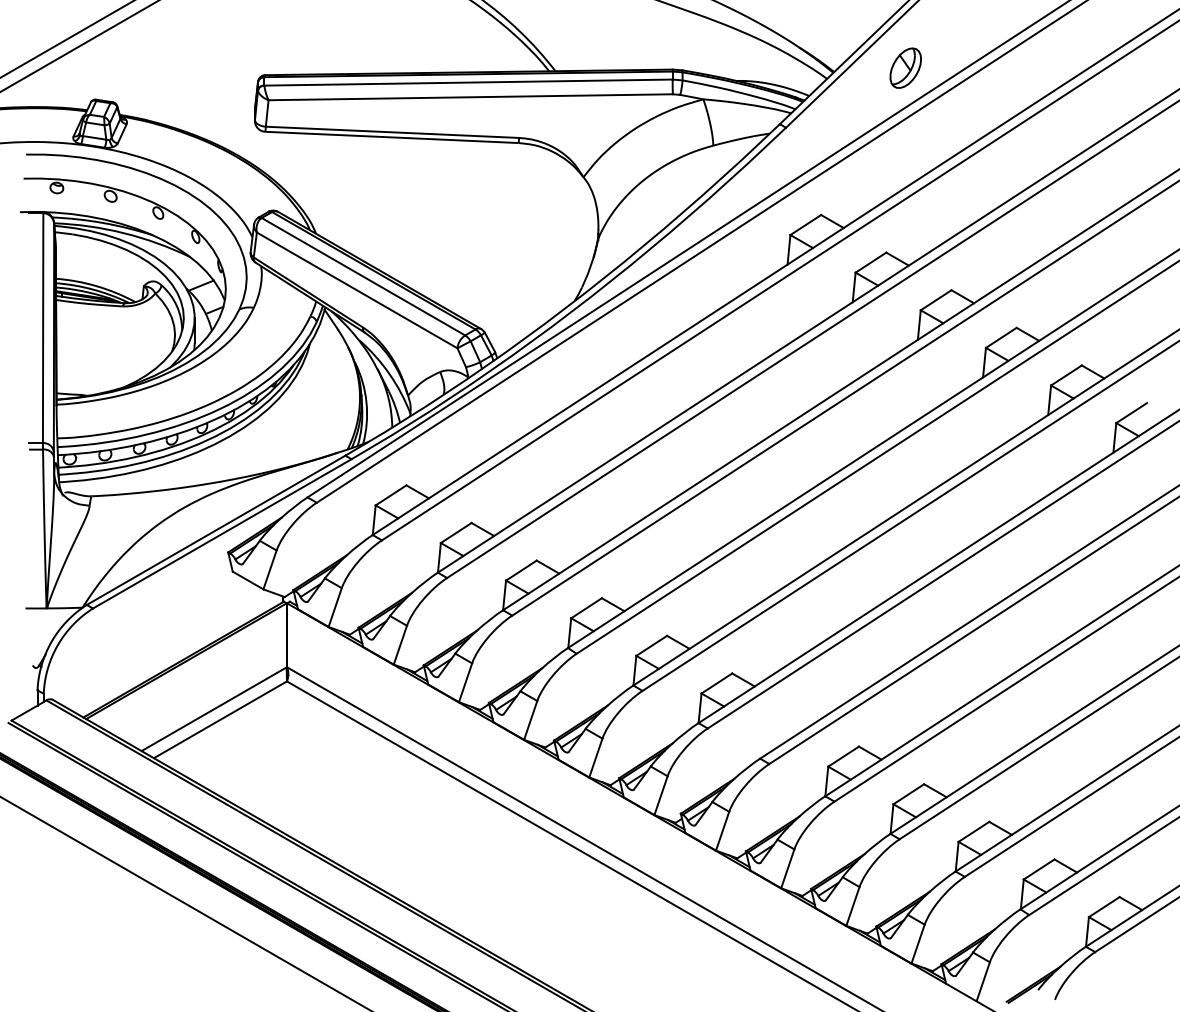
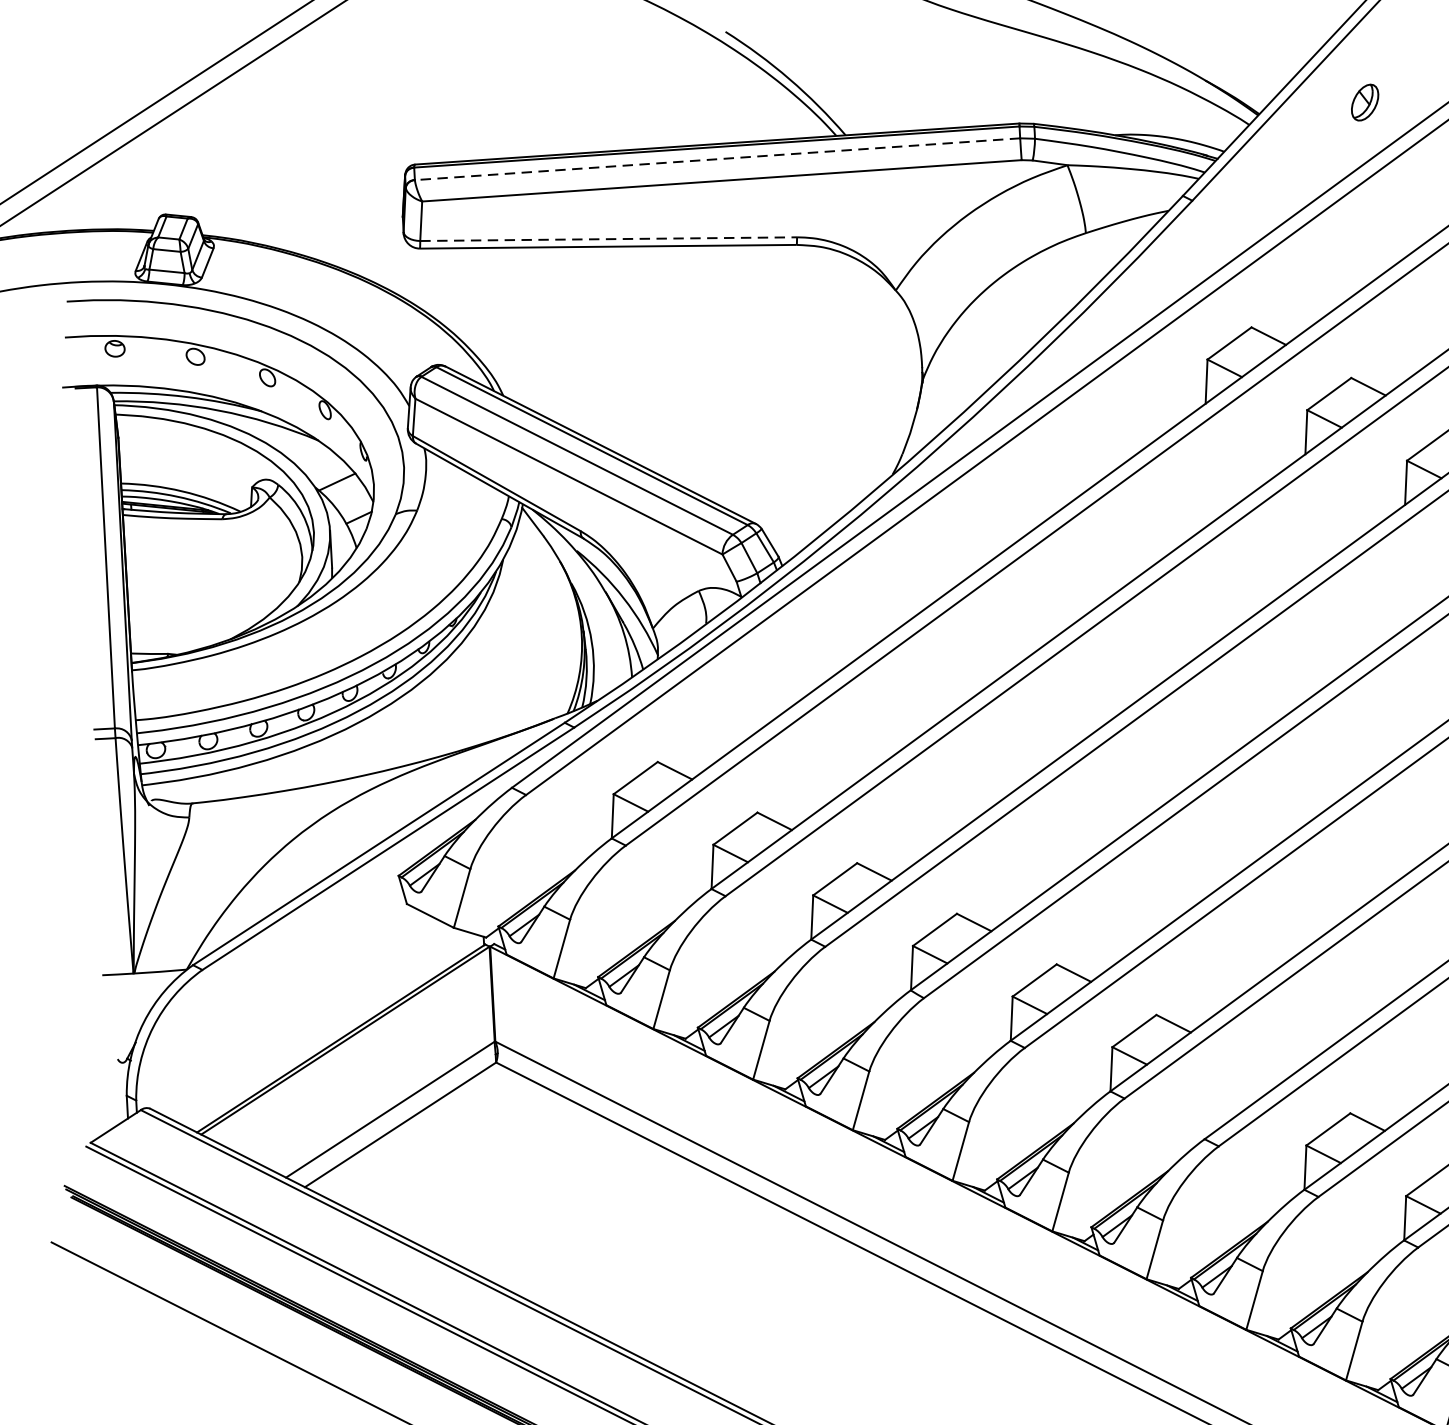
part: (905, 67) -> (1364, 101), size x0.6
line: (468, 82) -> (717, 159), solid -> dashed
line: (392, 132) -> (608, 239), solid -> dashed

